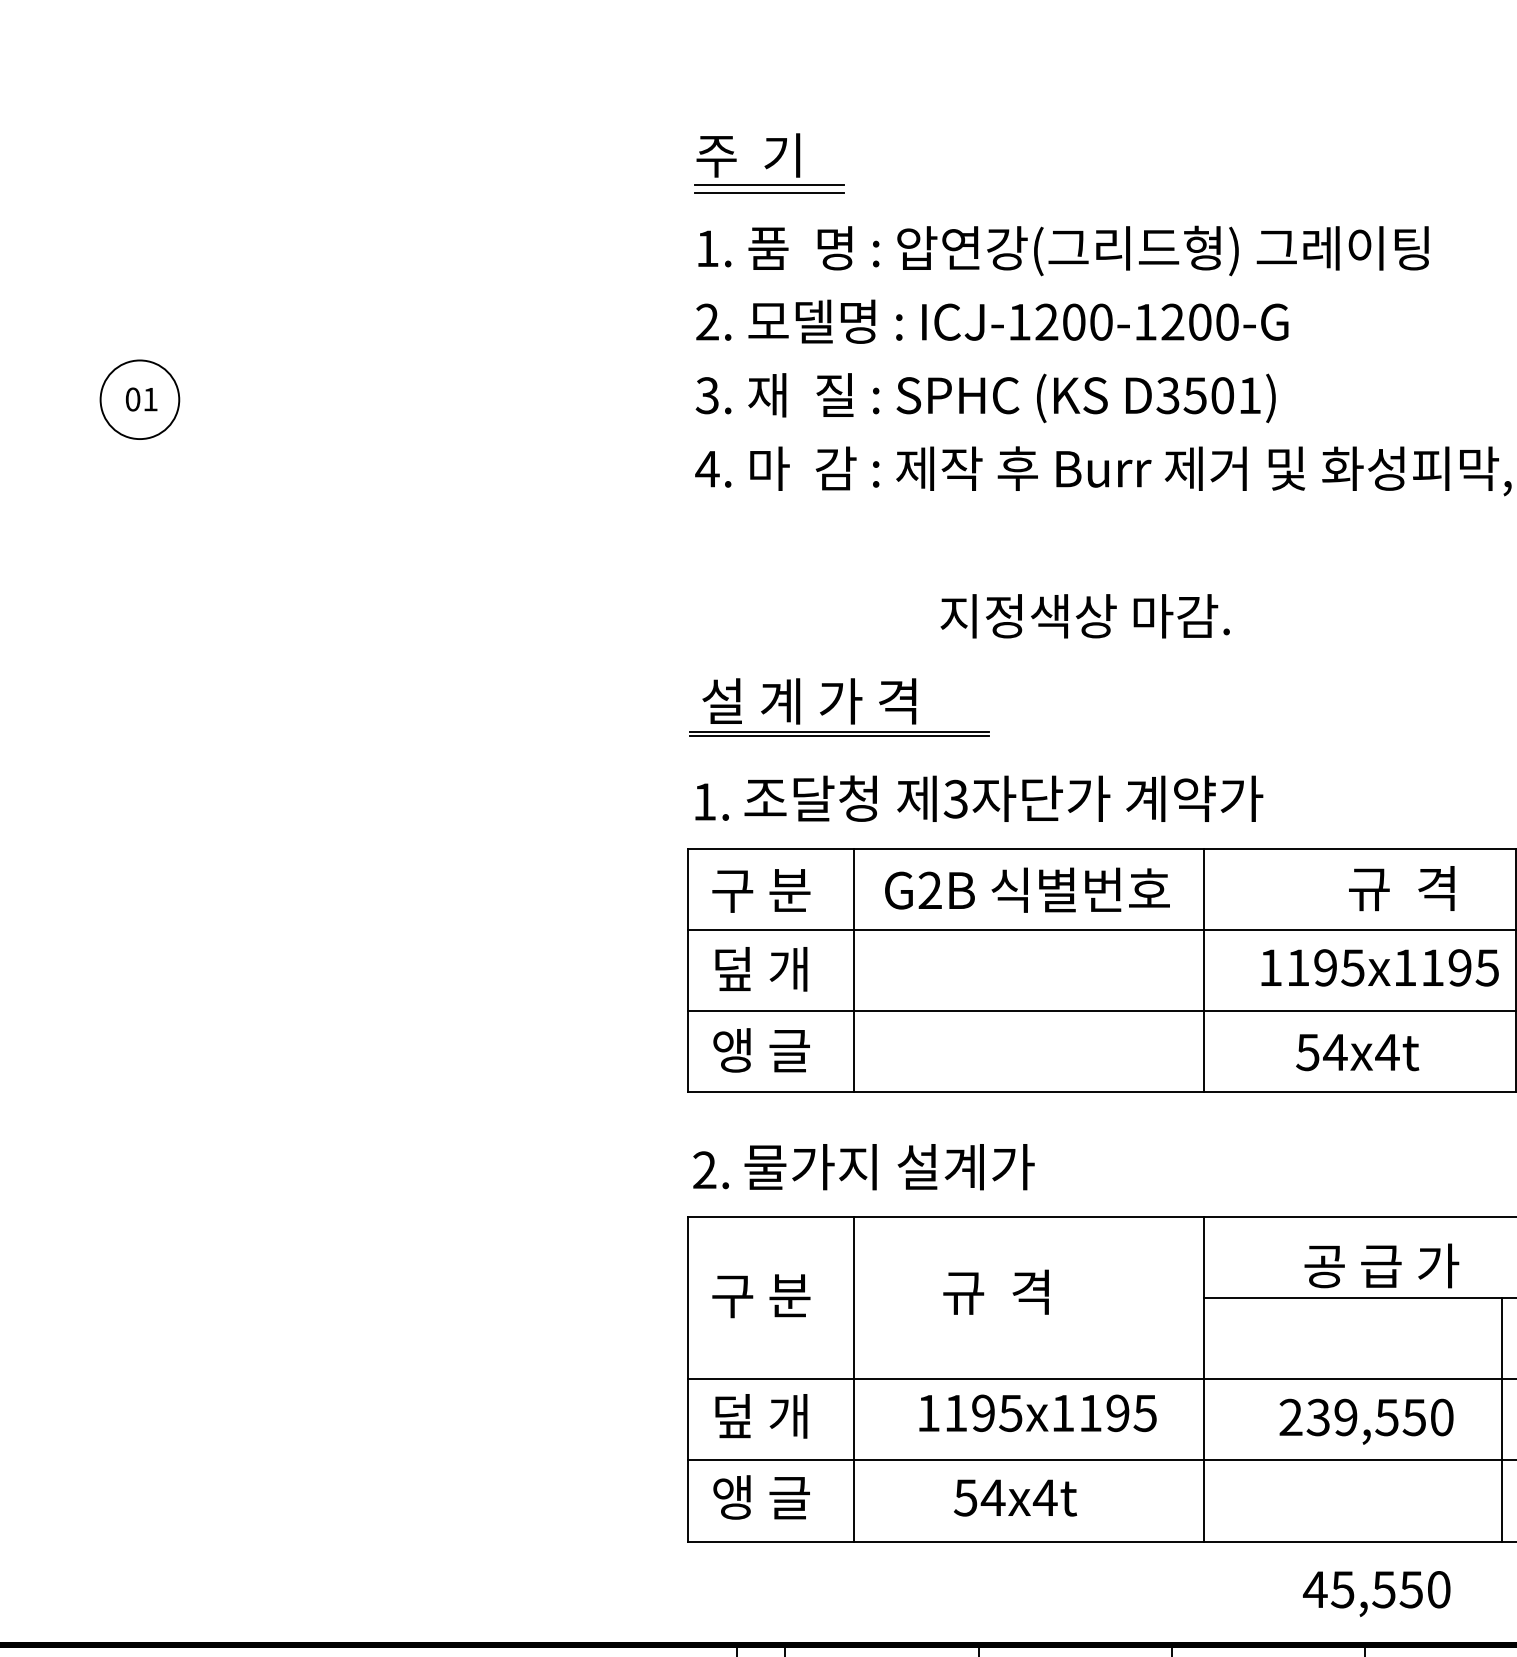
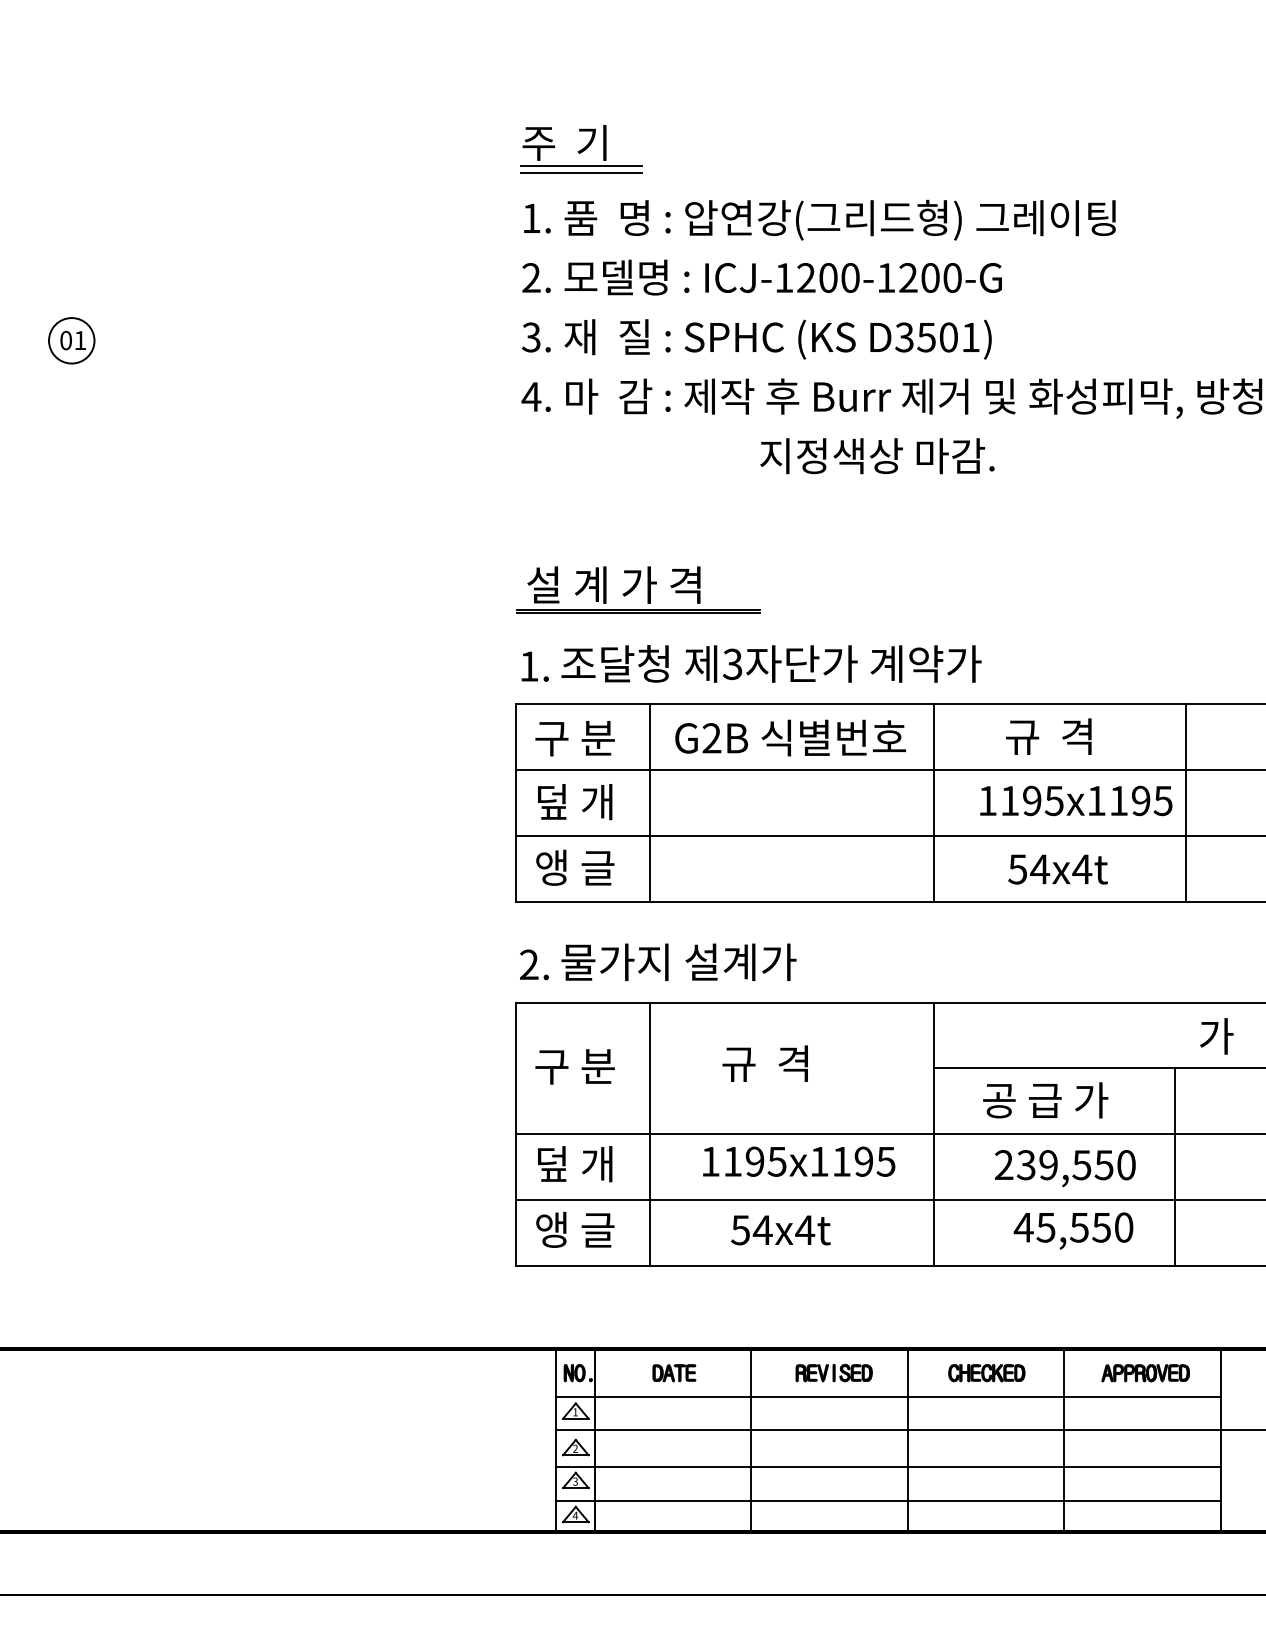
circle: (139, 399) -> (71, 340), size x0.71
text: (1085, 616) -> (877, 456), moved
text: (1401, 888) -> (1048, 736), moved
text: (1381, 1266) -> (1045, 1100), moved
text: (1376, 1593) -> (1073, 1230), moved

